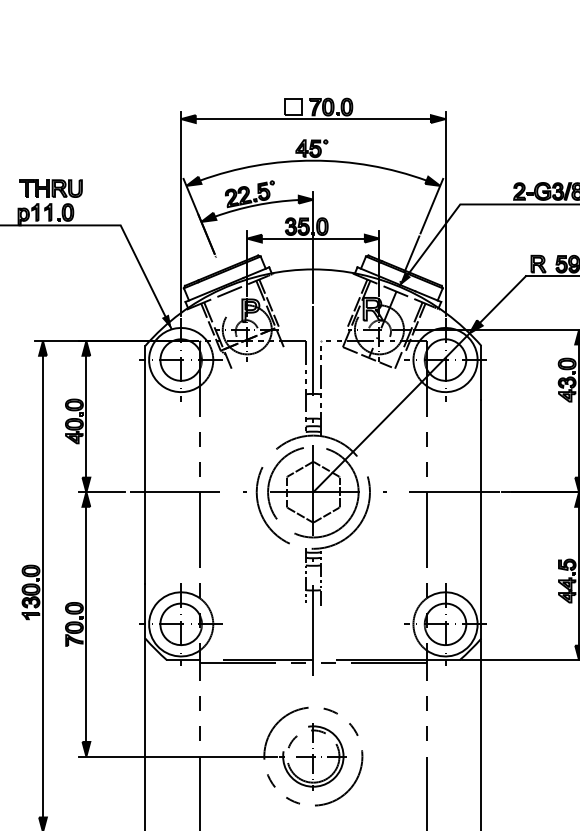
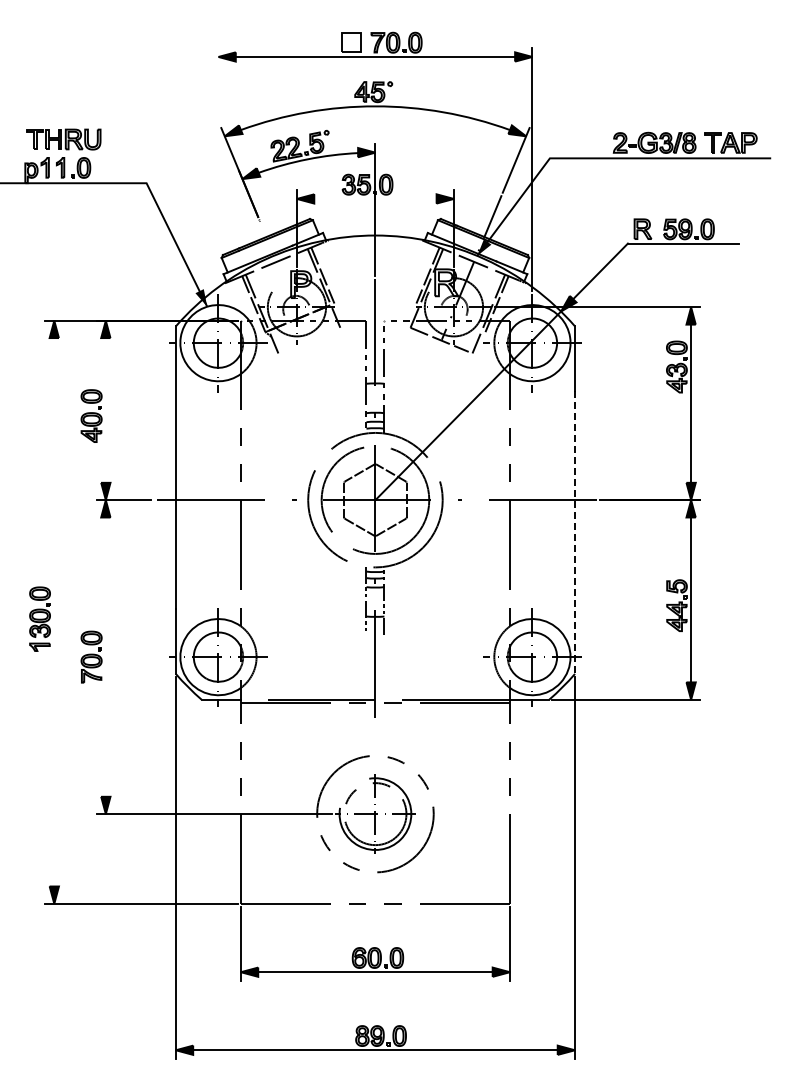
line: (181, 213) -> (218, 169), removed
line: (313, 238) -> (375, 198), removed
line: (86, 416) -> (105, 410), removed
line: (481, 520) -> (575, 533), solid -> dashed
line: (43, 586) -> (54, 612), removed
line: (86, 623) -> (105, 656), removed

